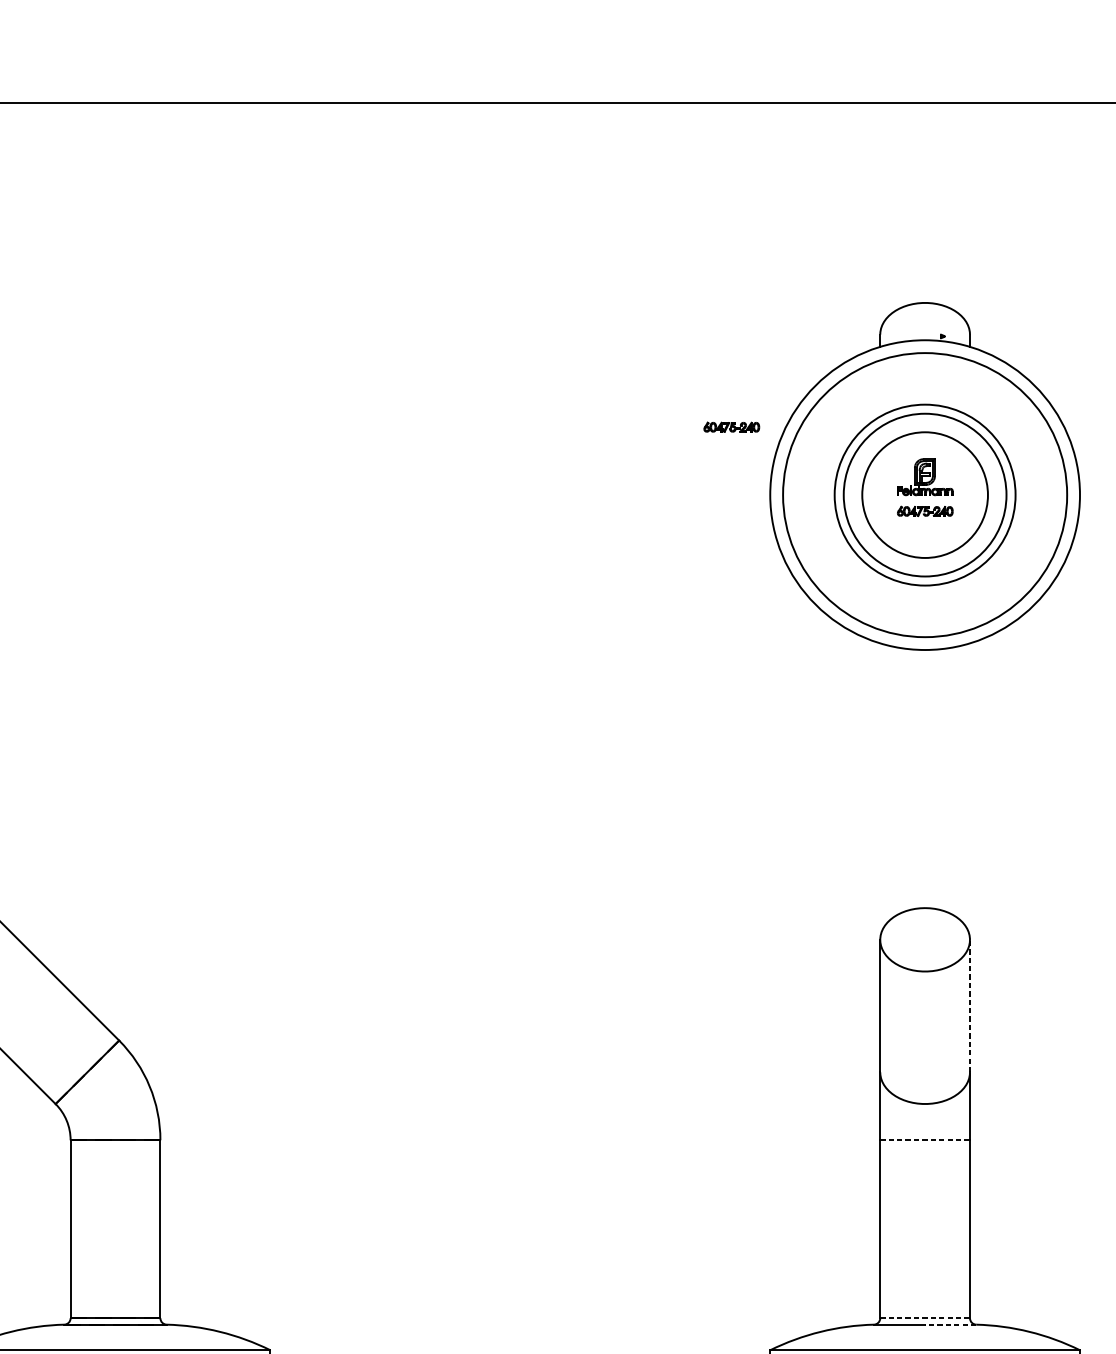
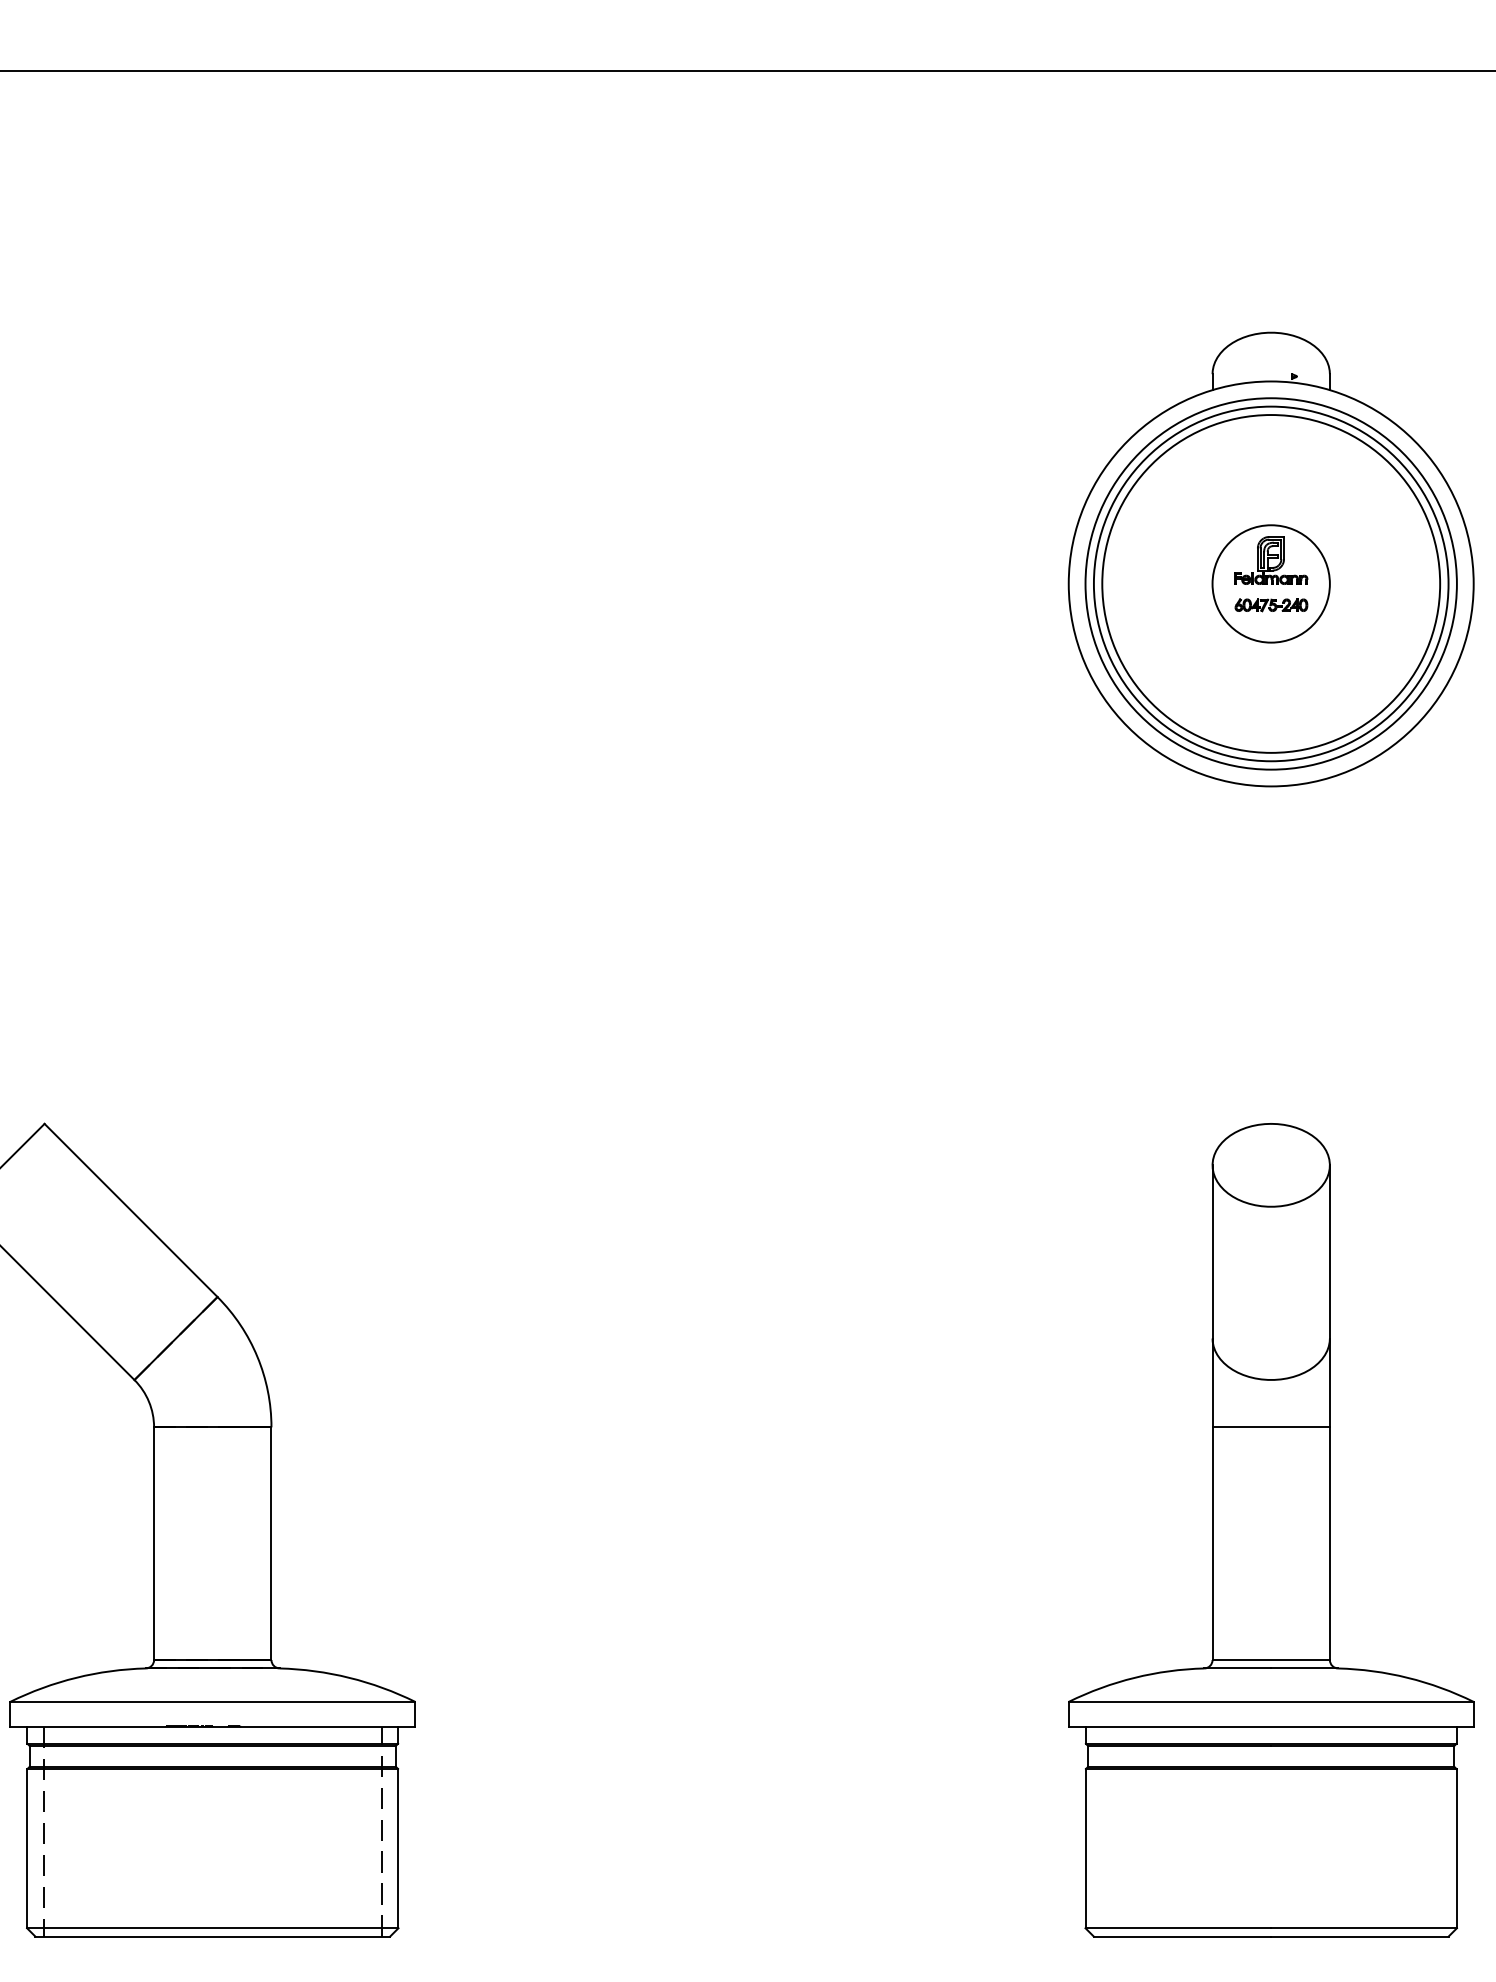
part: (731, 427) -> (1018, 495), removed
circle: (924, 494) -> (1270, 583), size x0.71
circle: (924, 494) -> (1270, 583), size x1.67
circle: (925, 494) -> (1271, 583), size x1.43
line: (969, 1005) -> (1329, 1251), dashed -> solid
line: (925, 1140) -> (1271, 1427), dashed -> solid
line: (925, 1318) -> (1271, 1660), dashed -> solid
line: (950, 1324) -> (1304, 1668), dashed -> solid

